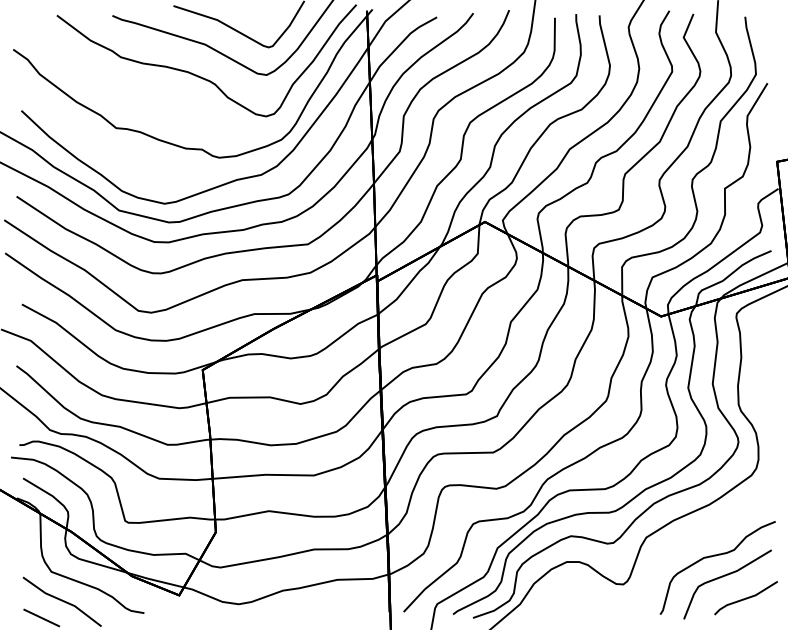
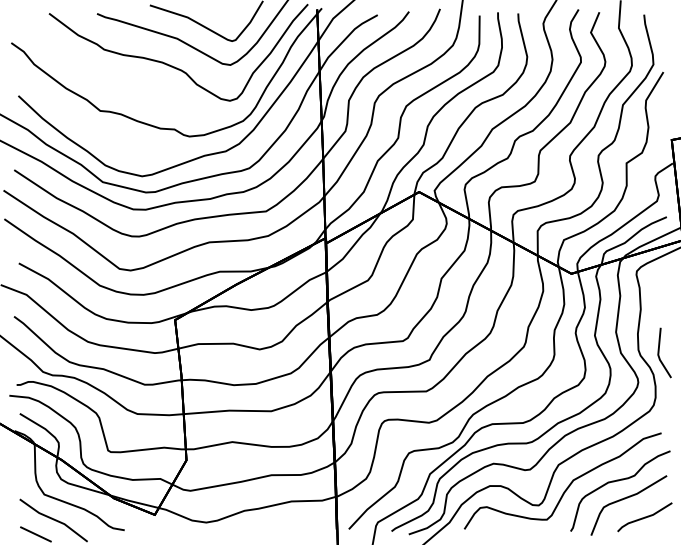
line: (762, 407) -> (659, 352), added
curve: (658, 559) -> (569, 483), added

